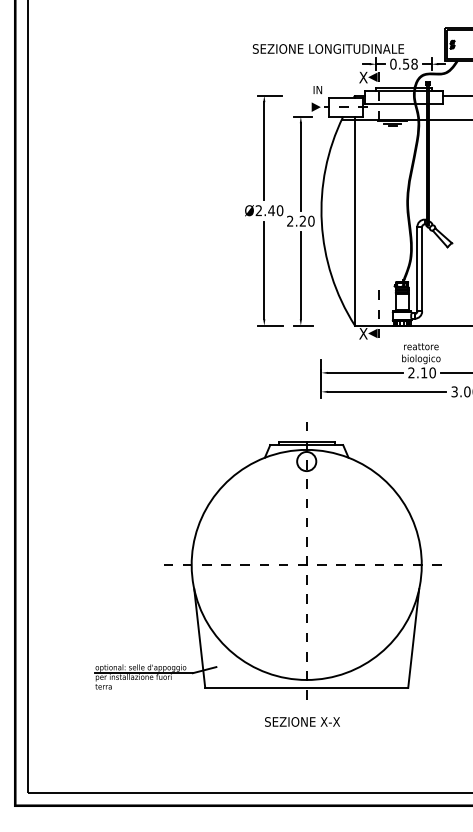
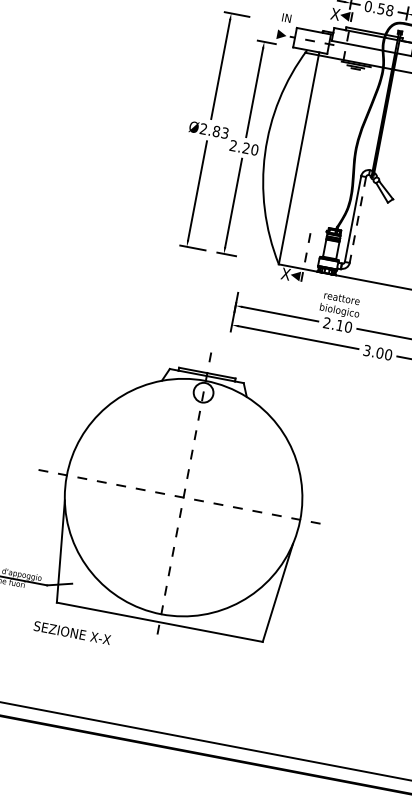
text: (275, 210) -> (220, 132), Ø2.40 -> Ø2.83
line: (422, 269) -> (358, 220), solid -> dashed
text: (302, 721) -> (72, 632), moved

